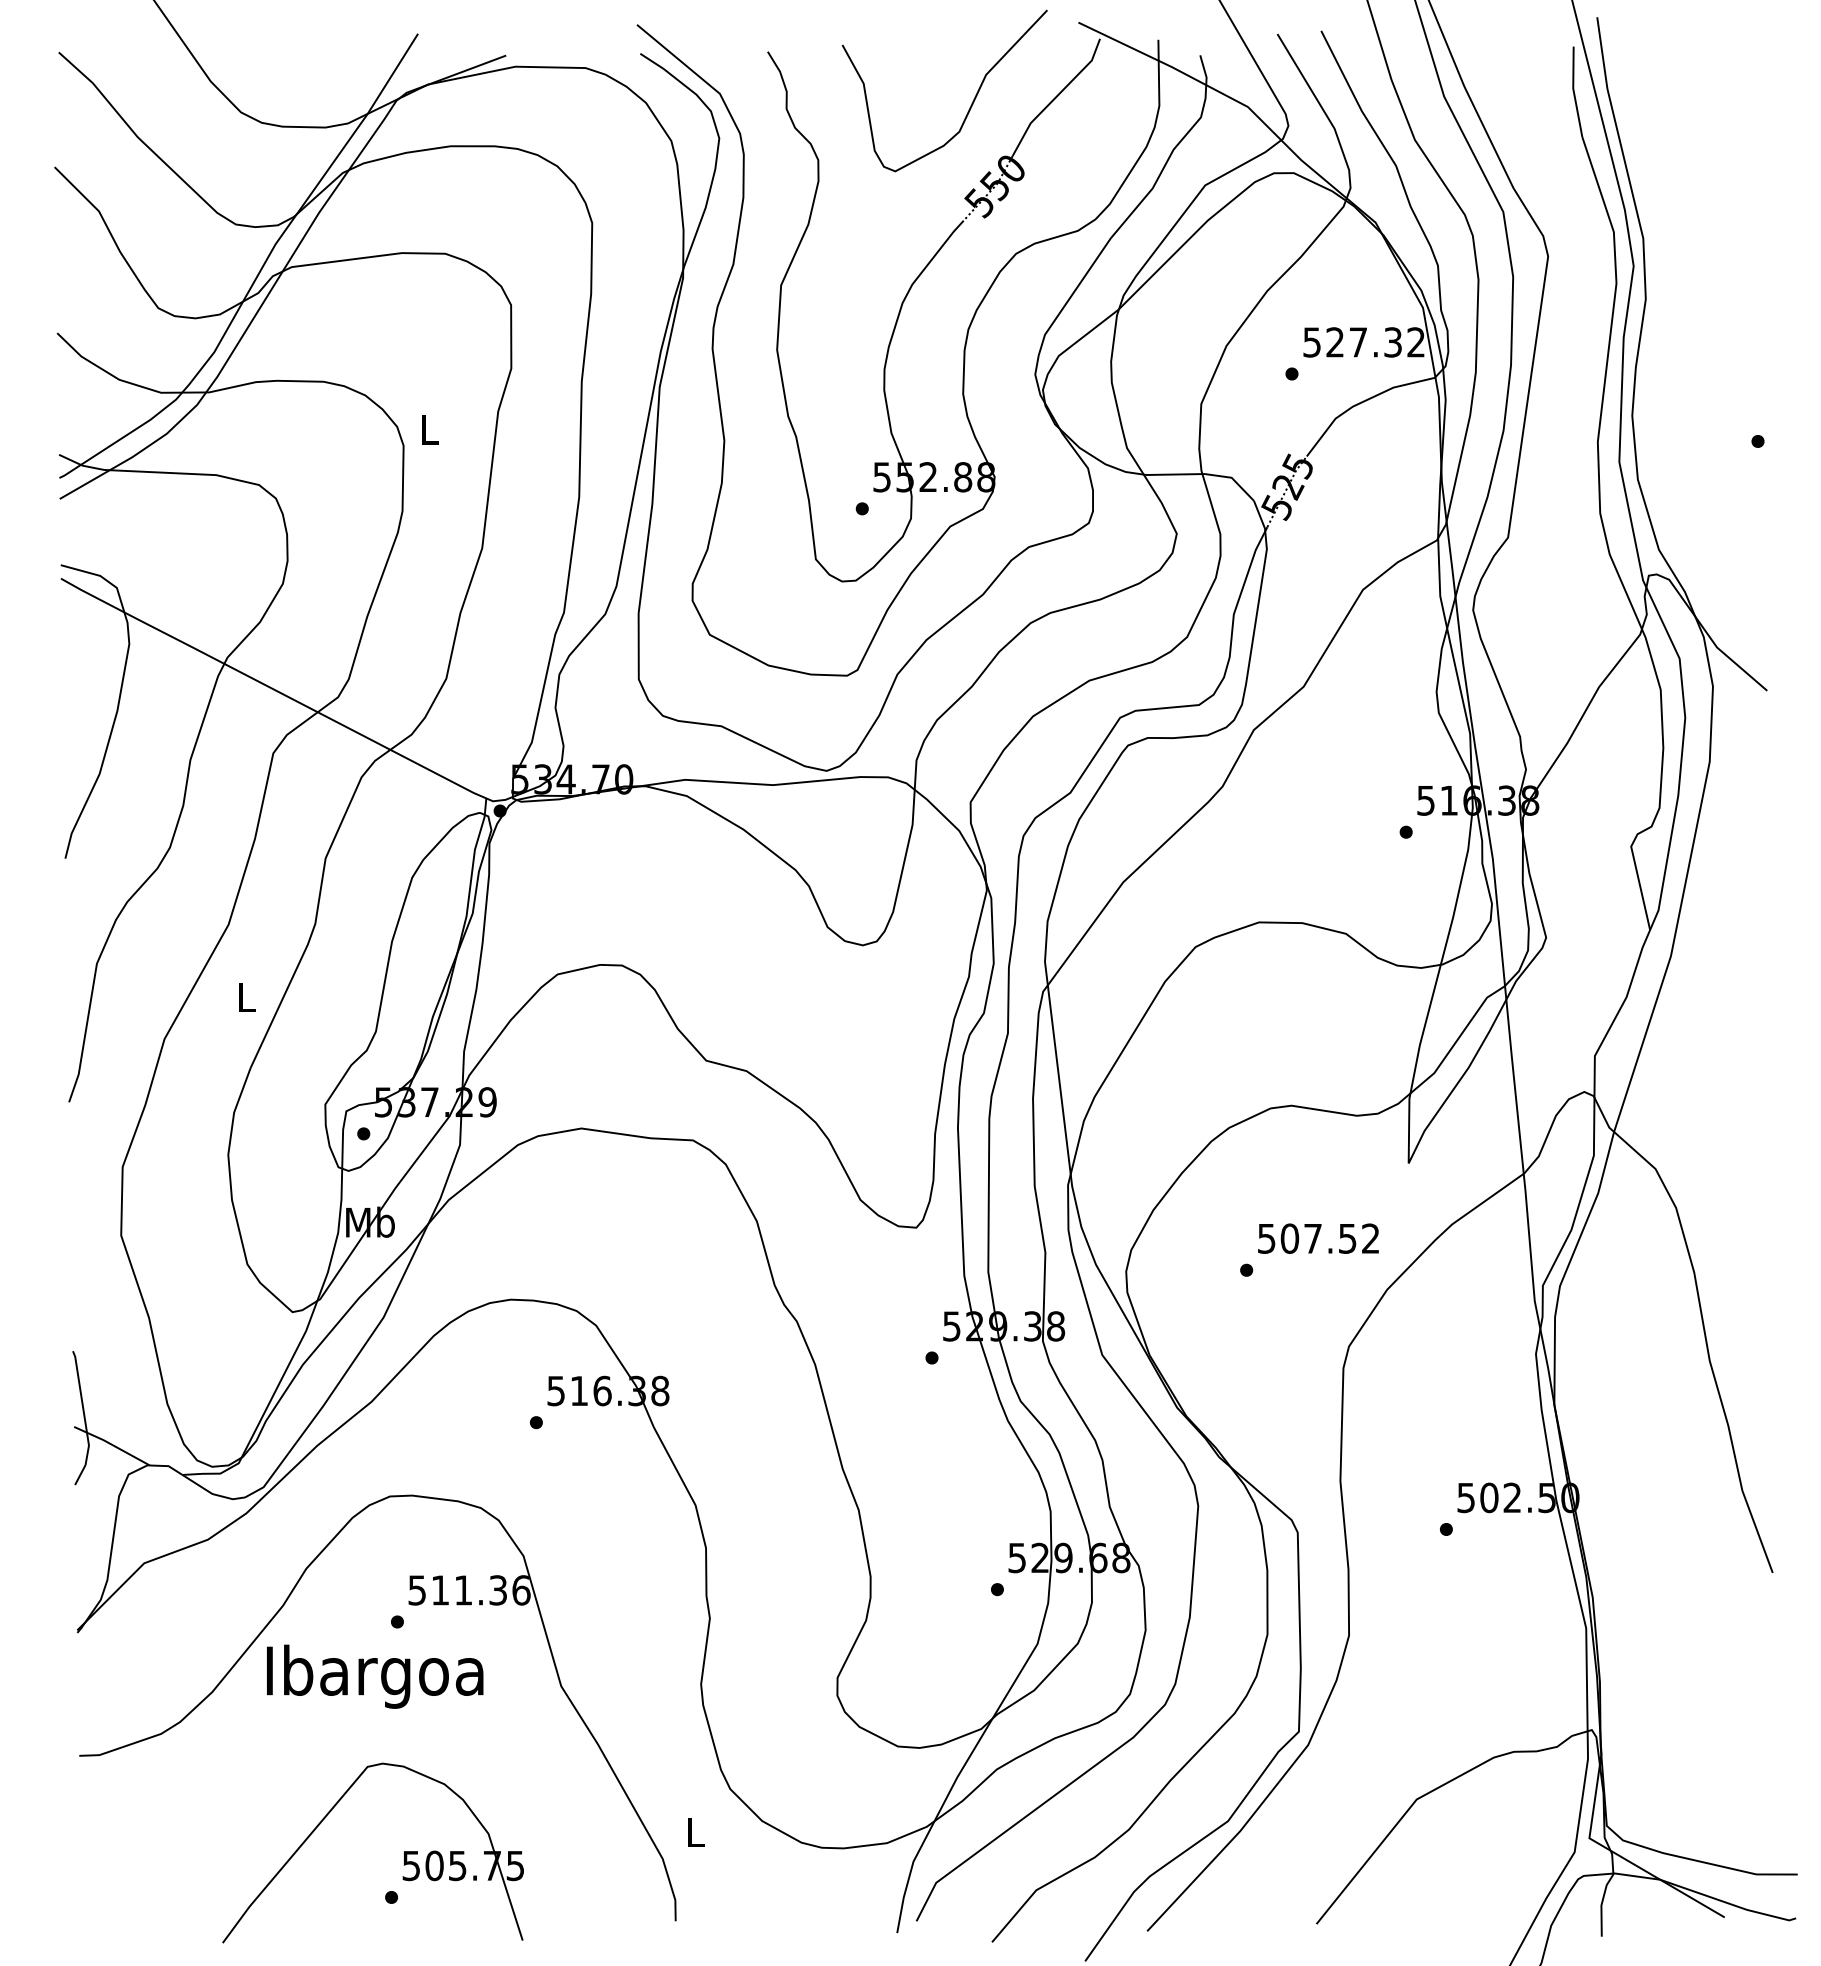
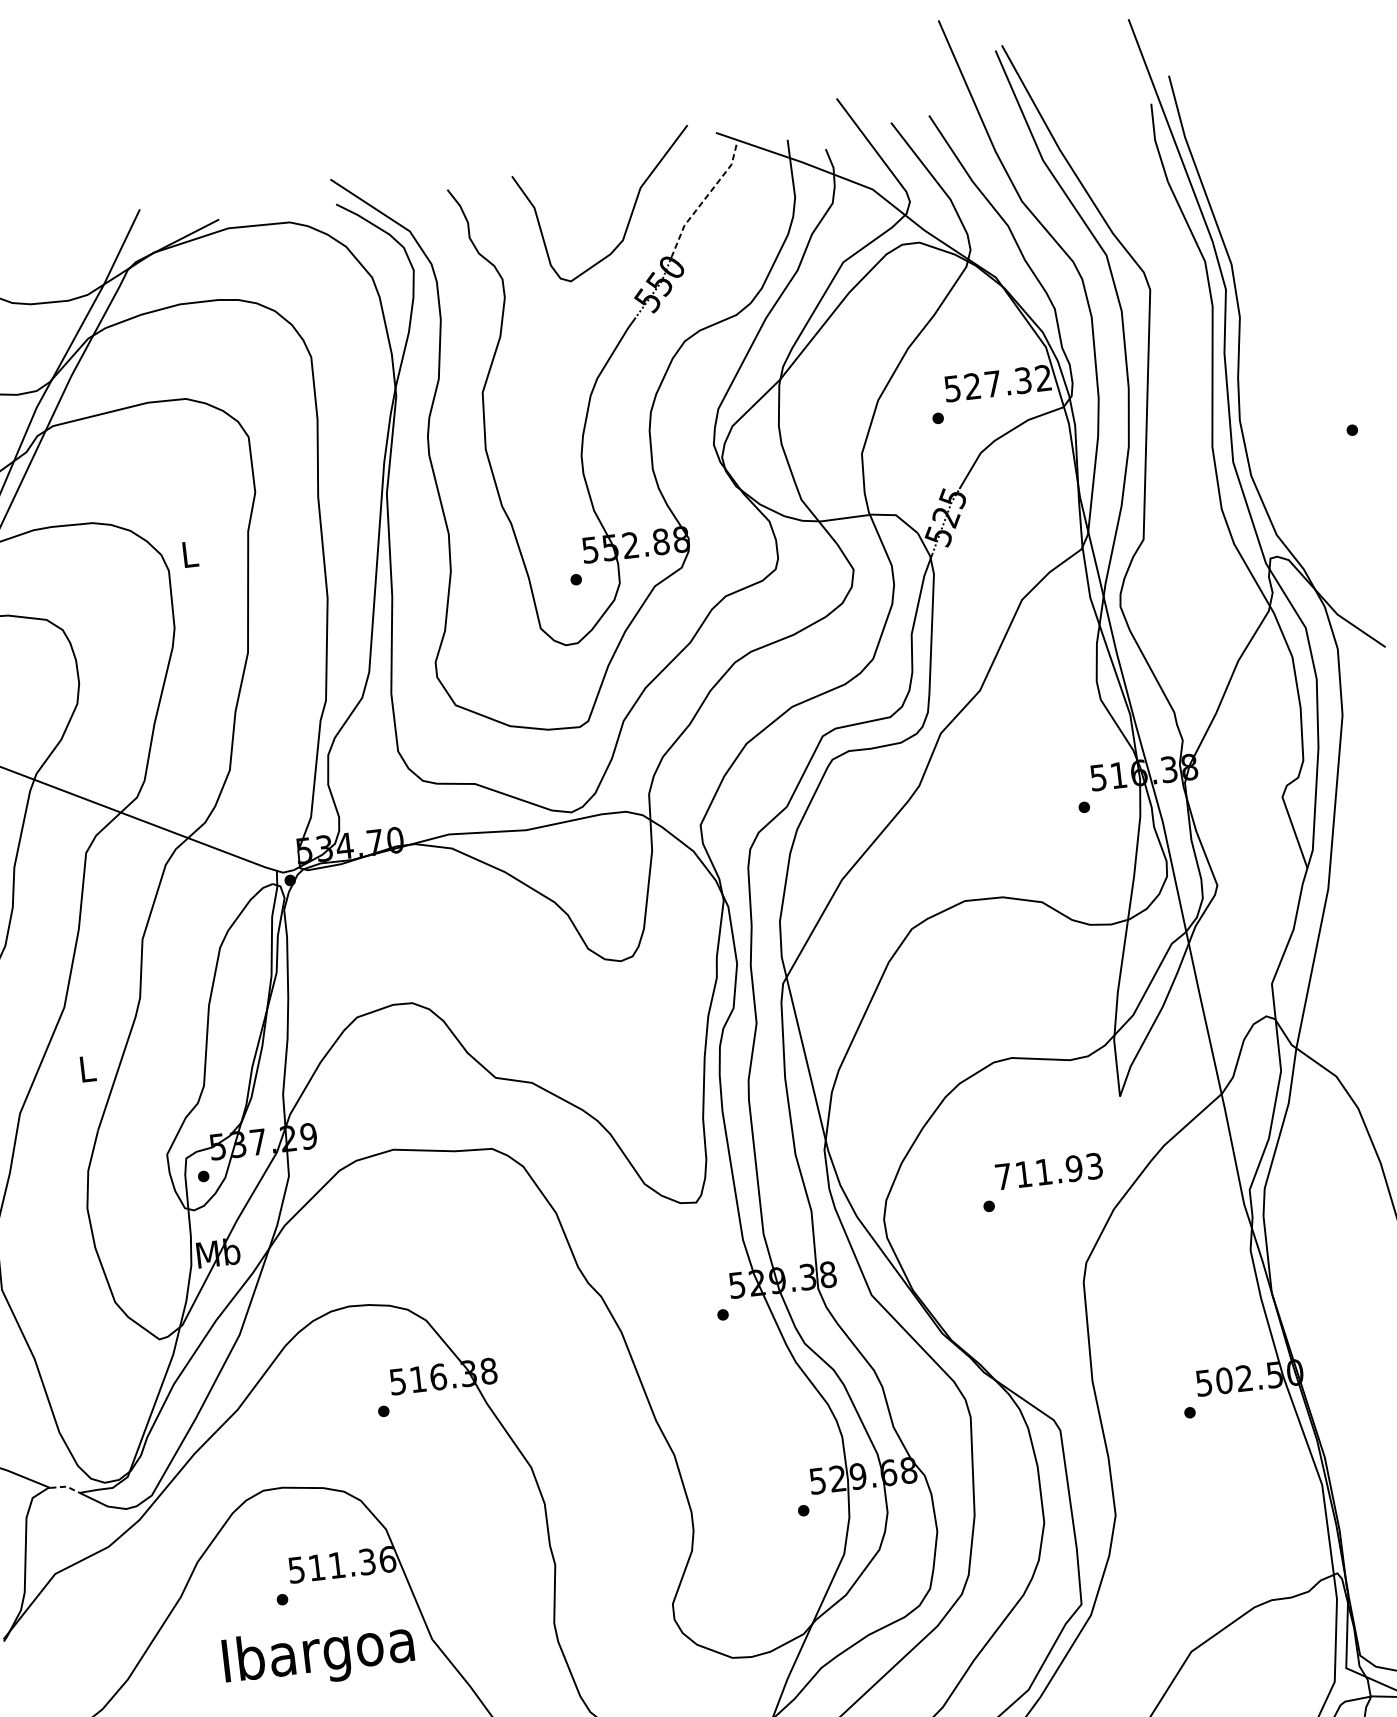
line: (1056, 96) -> (704, 199), solid -> dashed
text: (1318, 1238) -> (1048, 1171), 507.52 -> 711.93
line: (168, 1466) -> (66, 1486), solid -> dashed
text: (375, 1676) -> (319, 1655), moved

